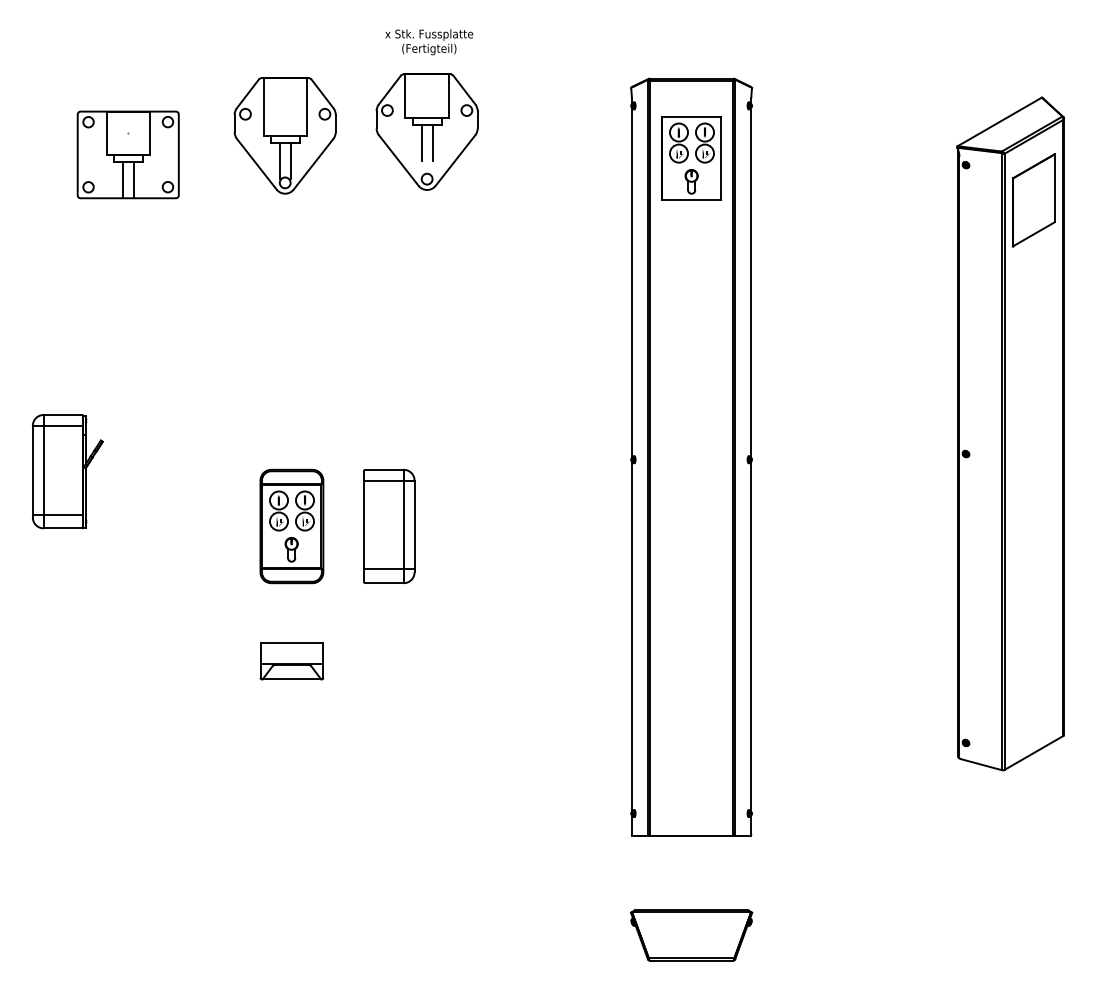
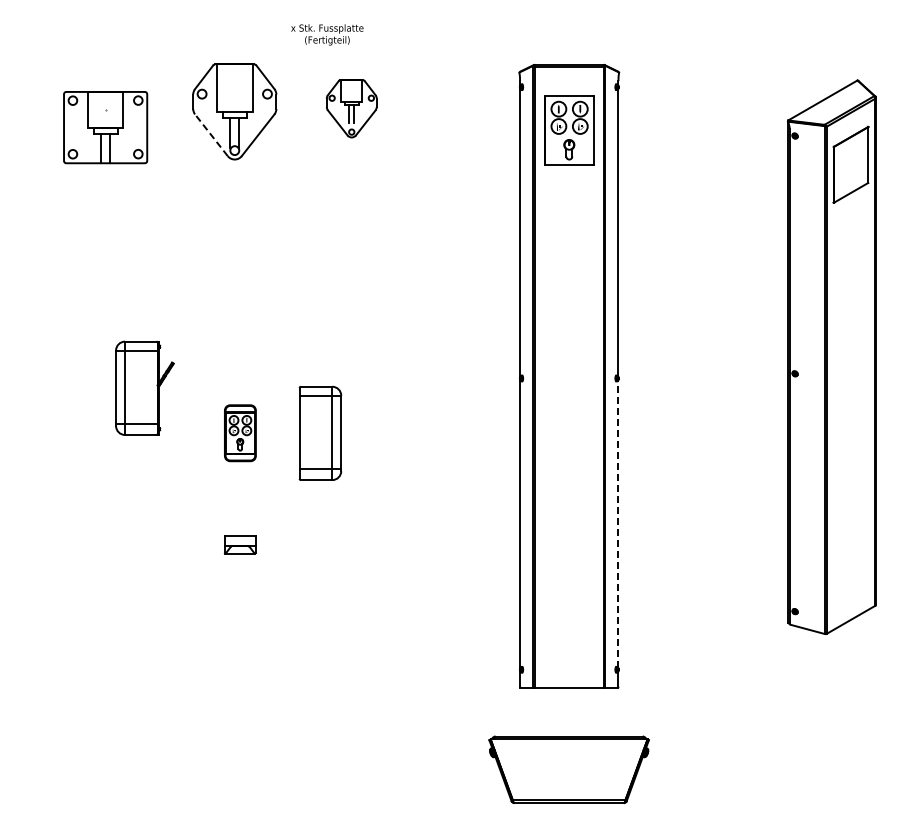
text: (429, 41) -> (327, 34), moved
part: (427, 131) -> (351, 108), size x0.6
line: (256, 163) -> (211, 134), solid -> dashed
part: (67, 470) -> (144, 387), moved
part: (292, 525) -> (240, 432), size x0.6
line: (751, 635) -> (618, 523), solid -> dashed
part: (290, 661) -> (239, 544), size x0.6
part: (691, 934) -> (569, 769), size x1.6

